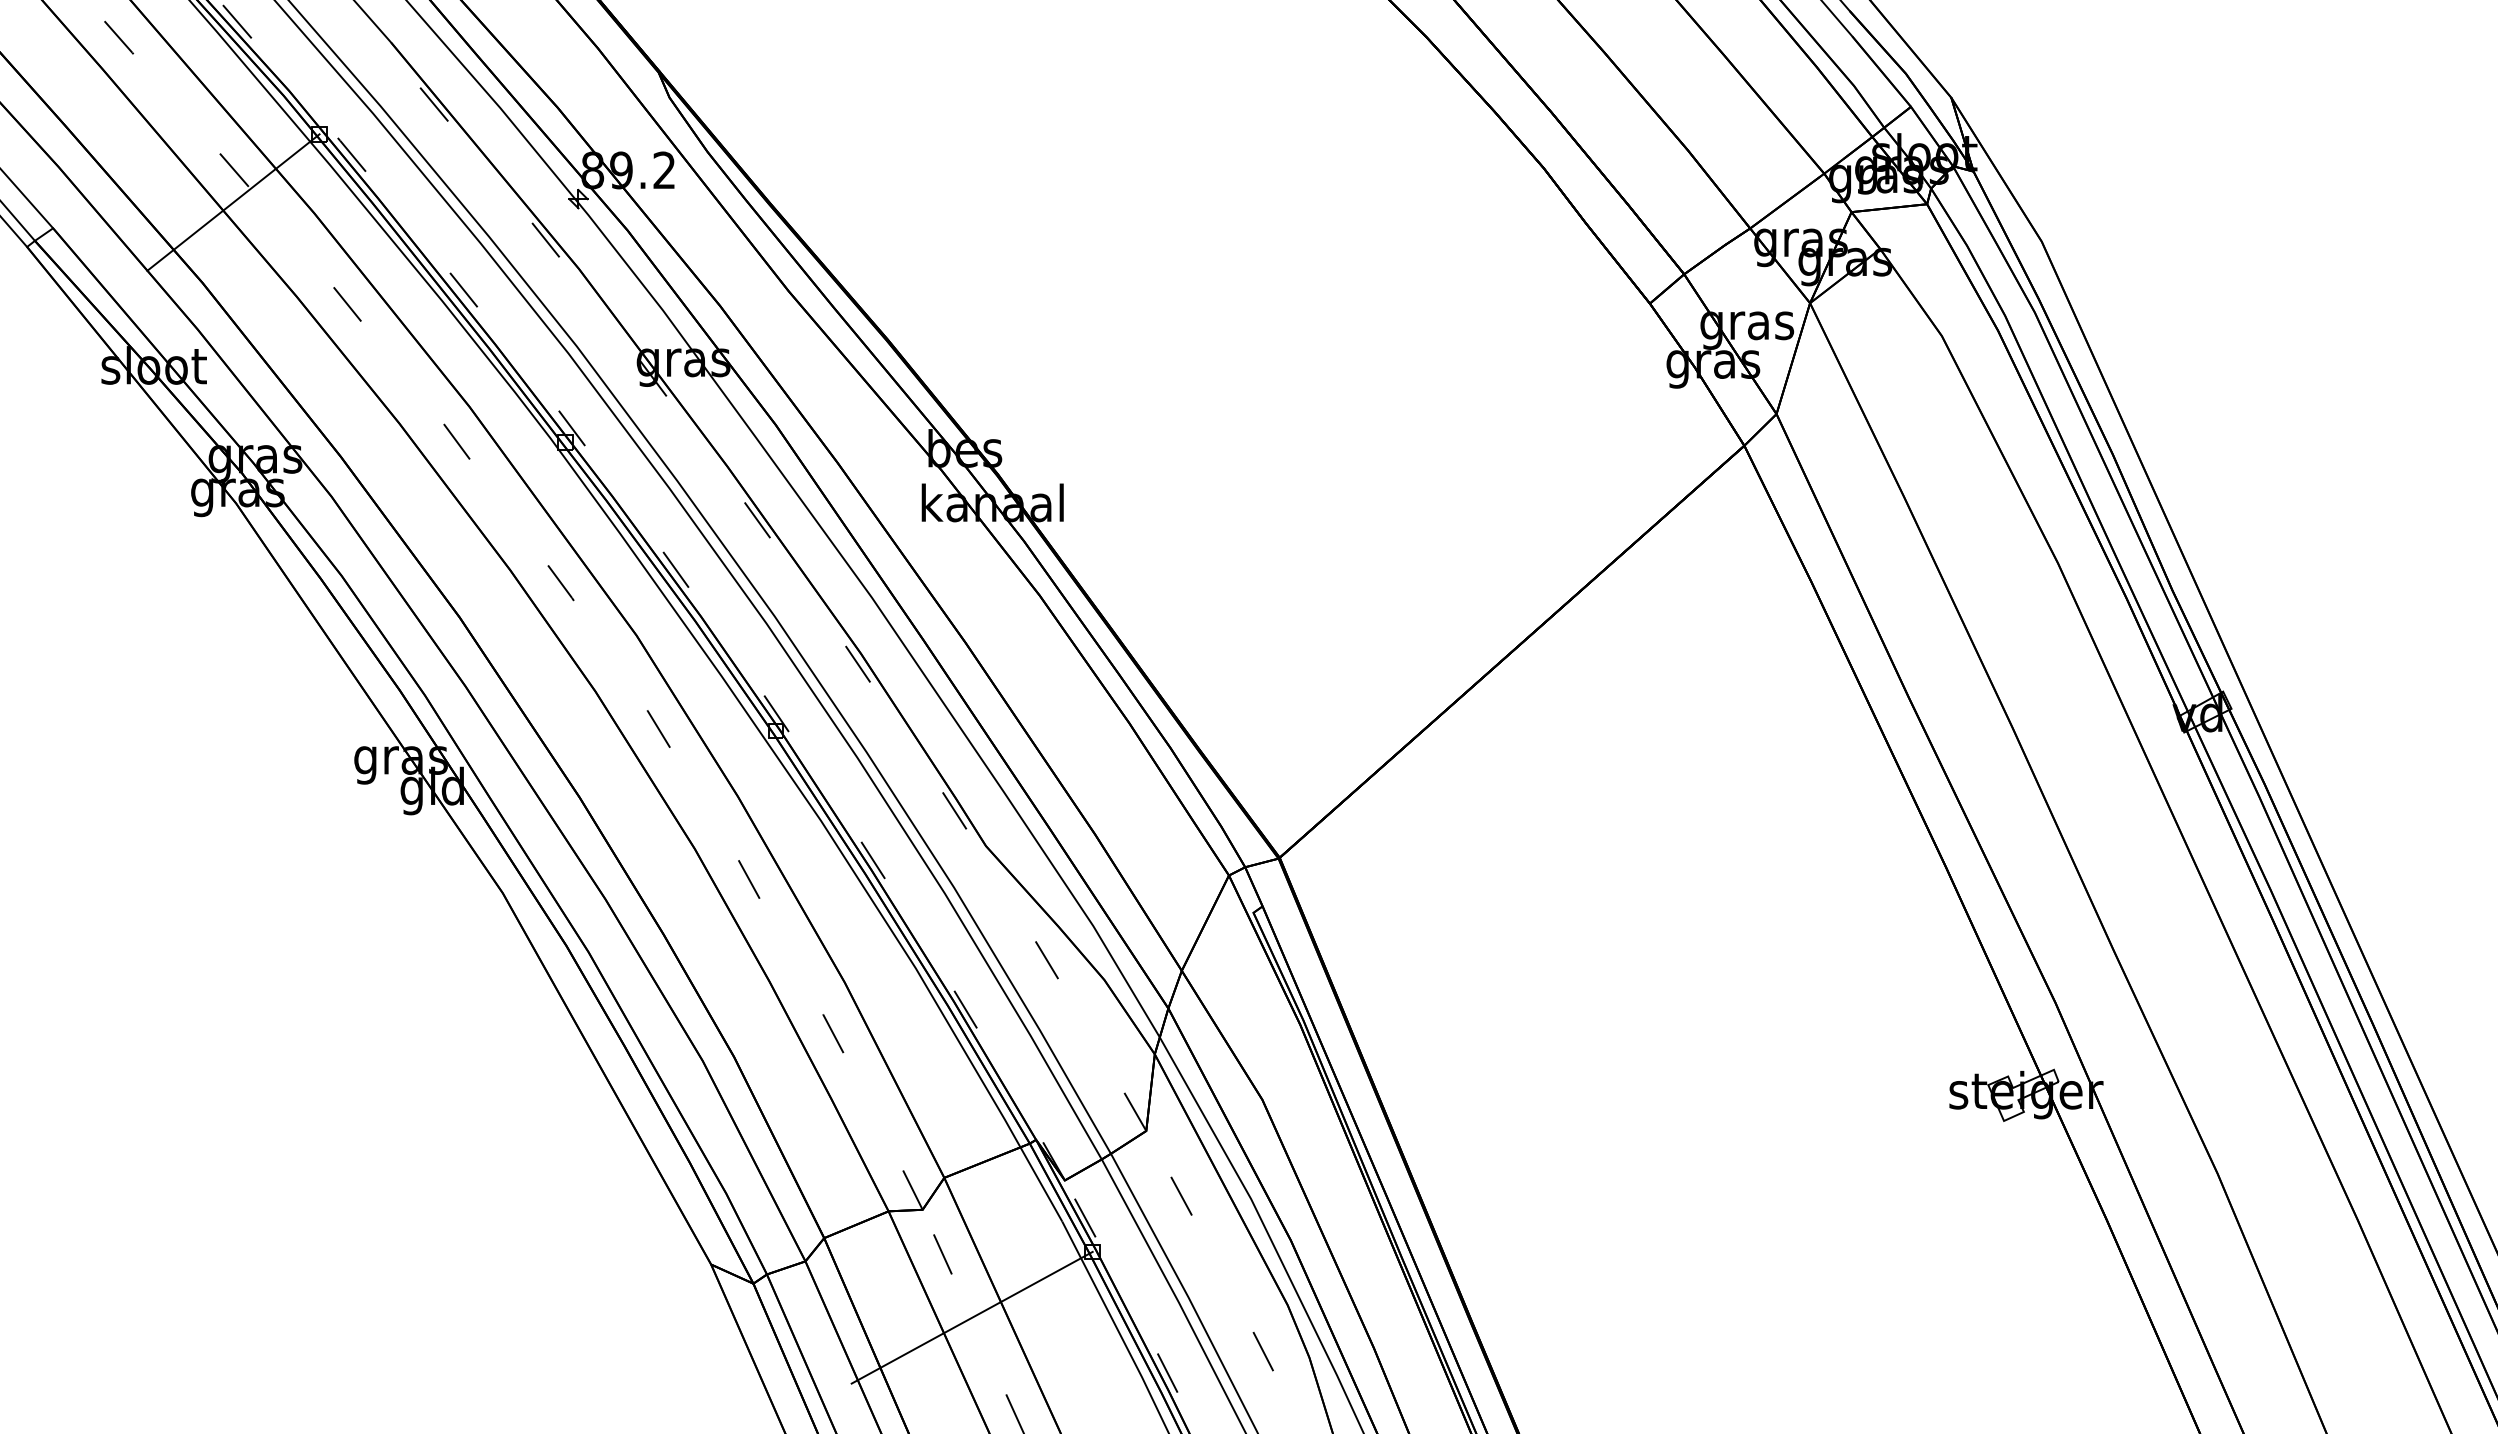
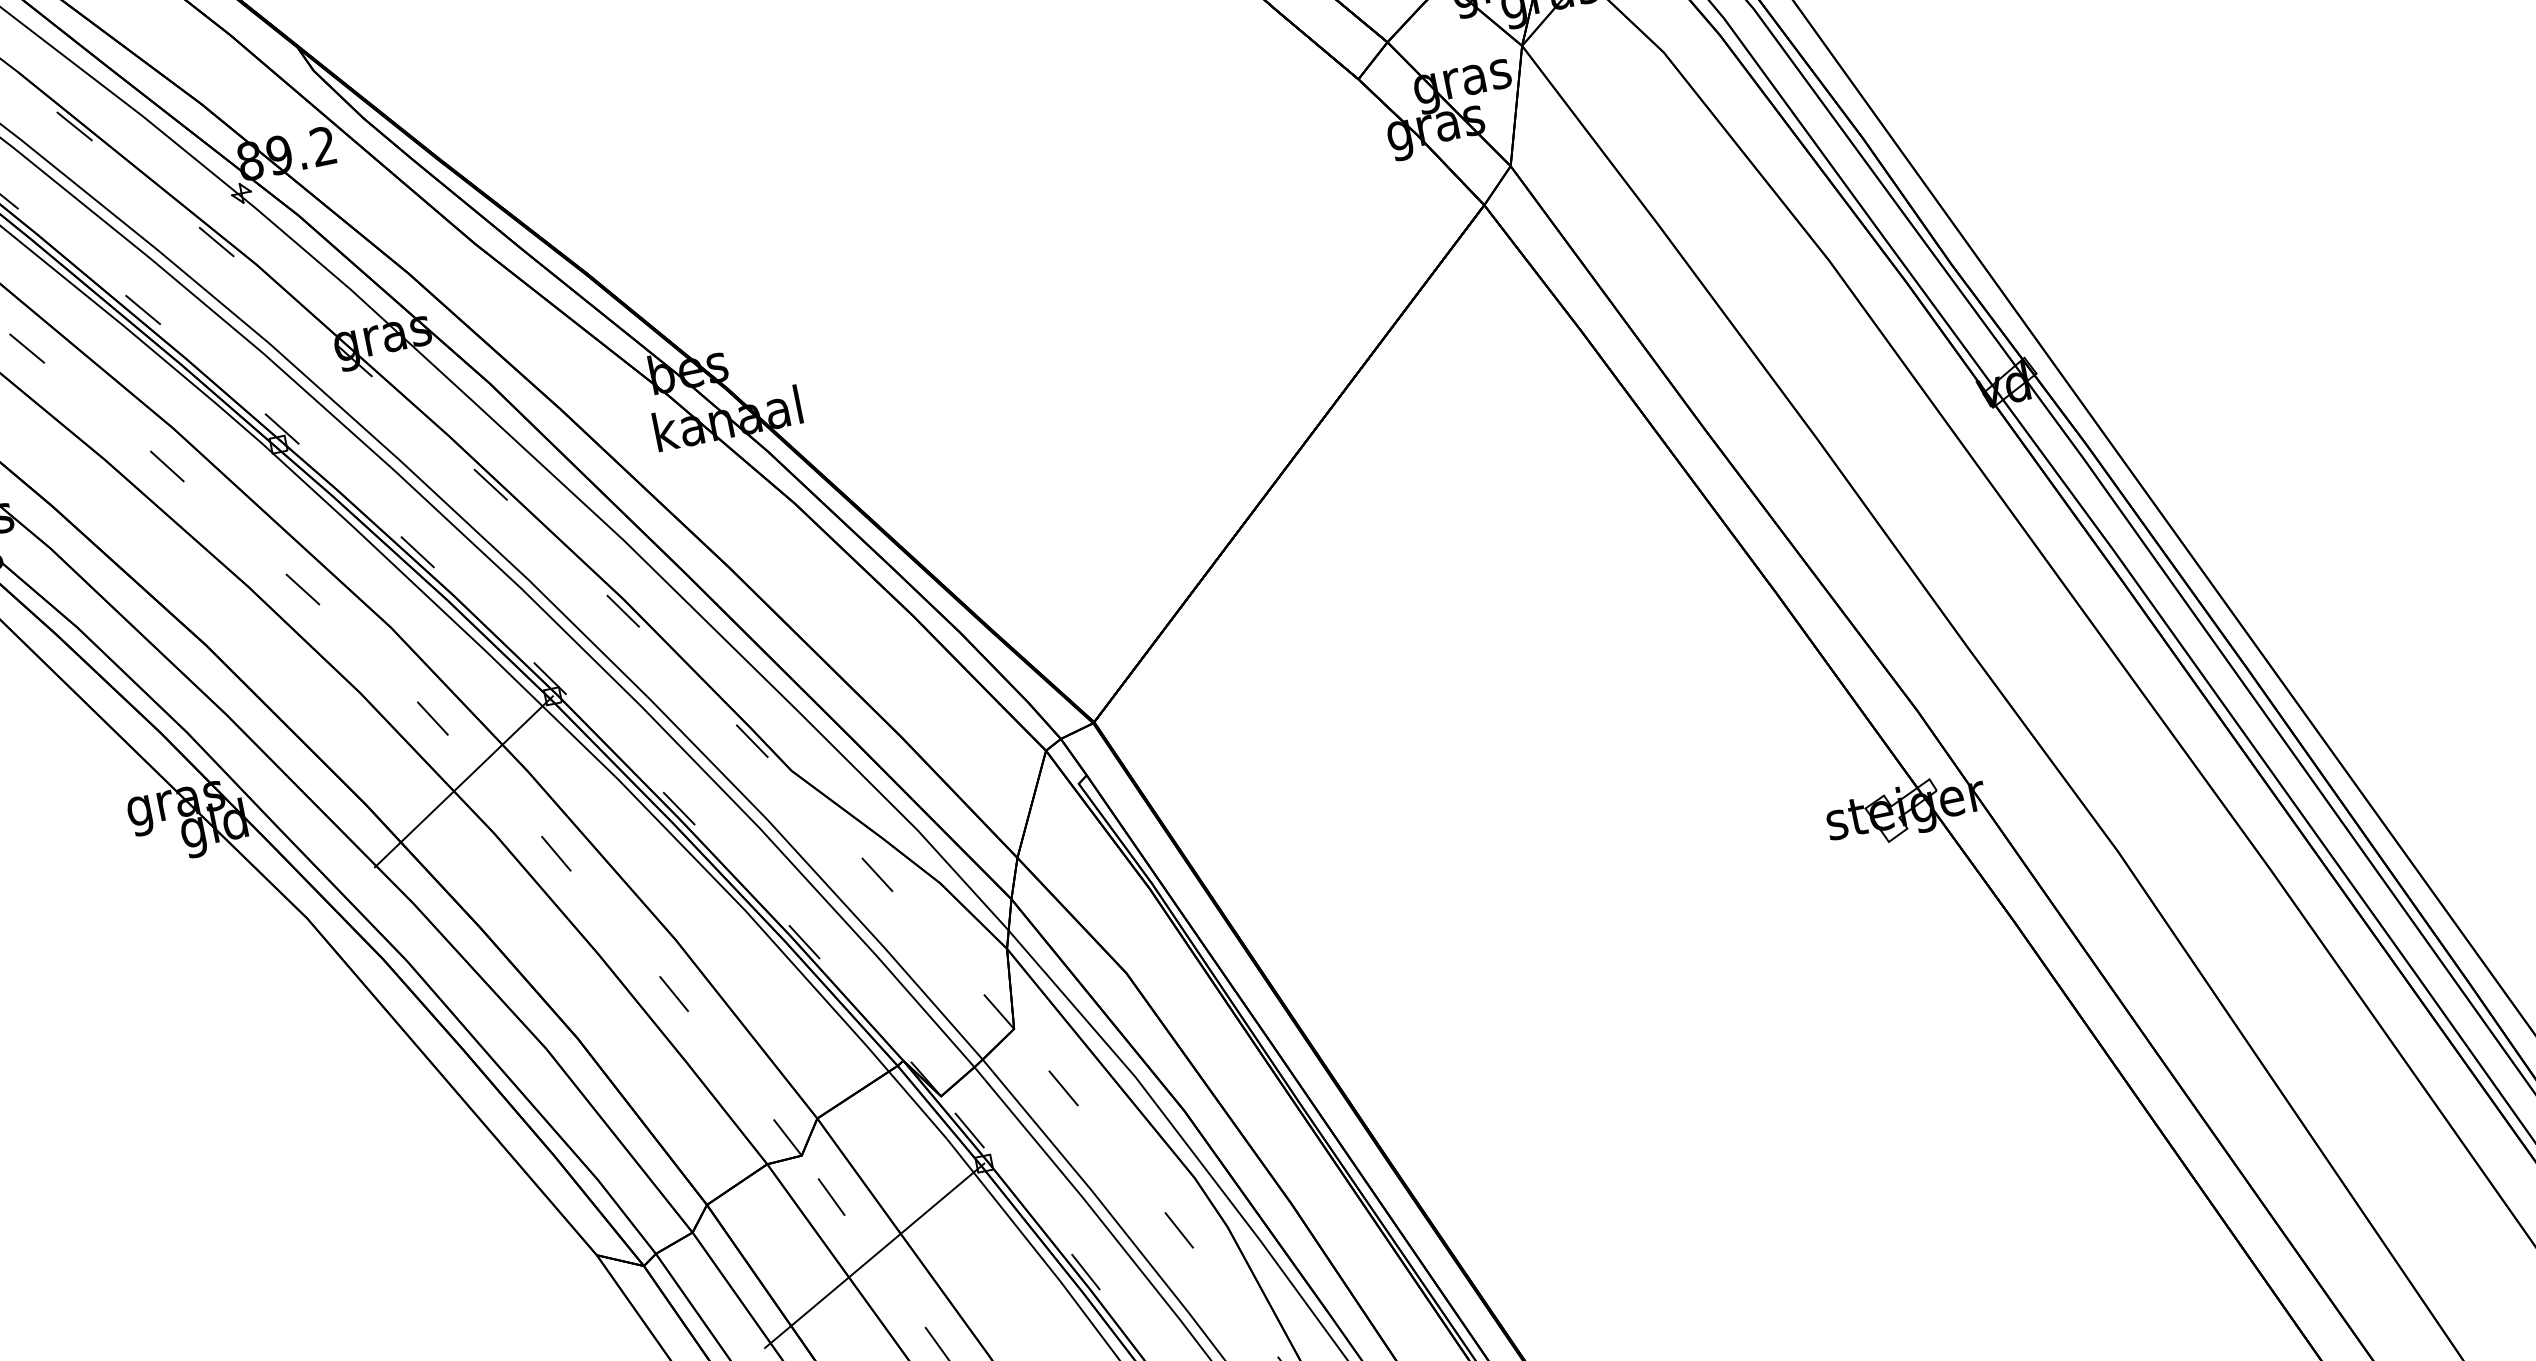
line: (675, 793) -> (463, 781), added

